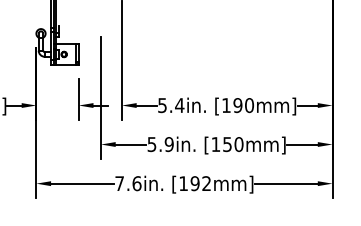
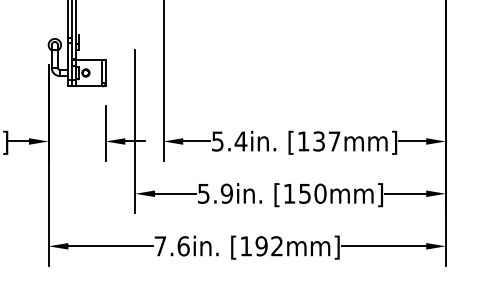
text: (243, 105) -> (326, 141), [190mm] -> [137mm]

